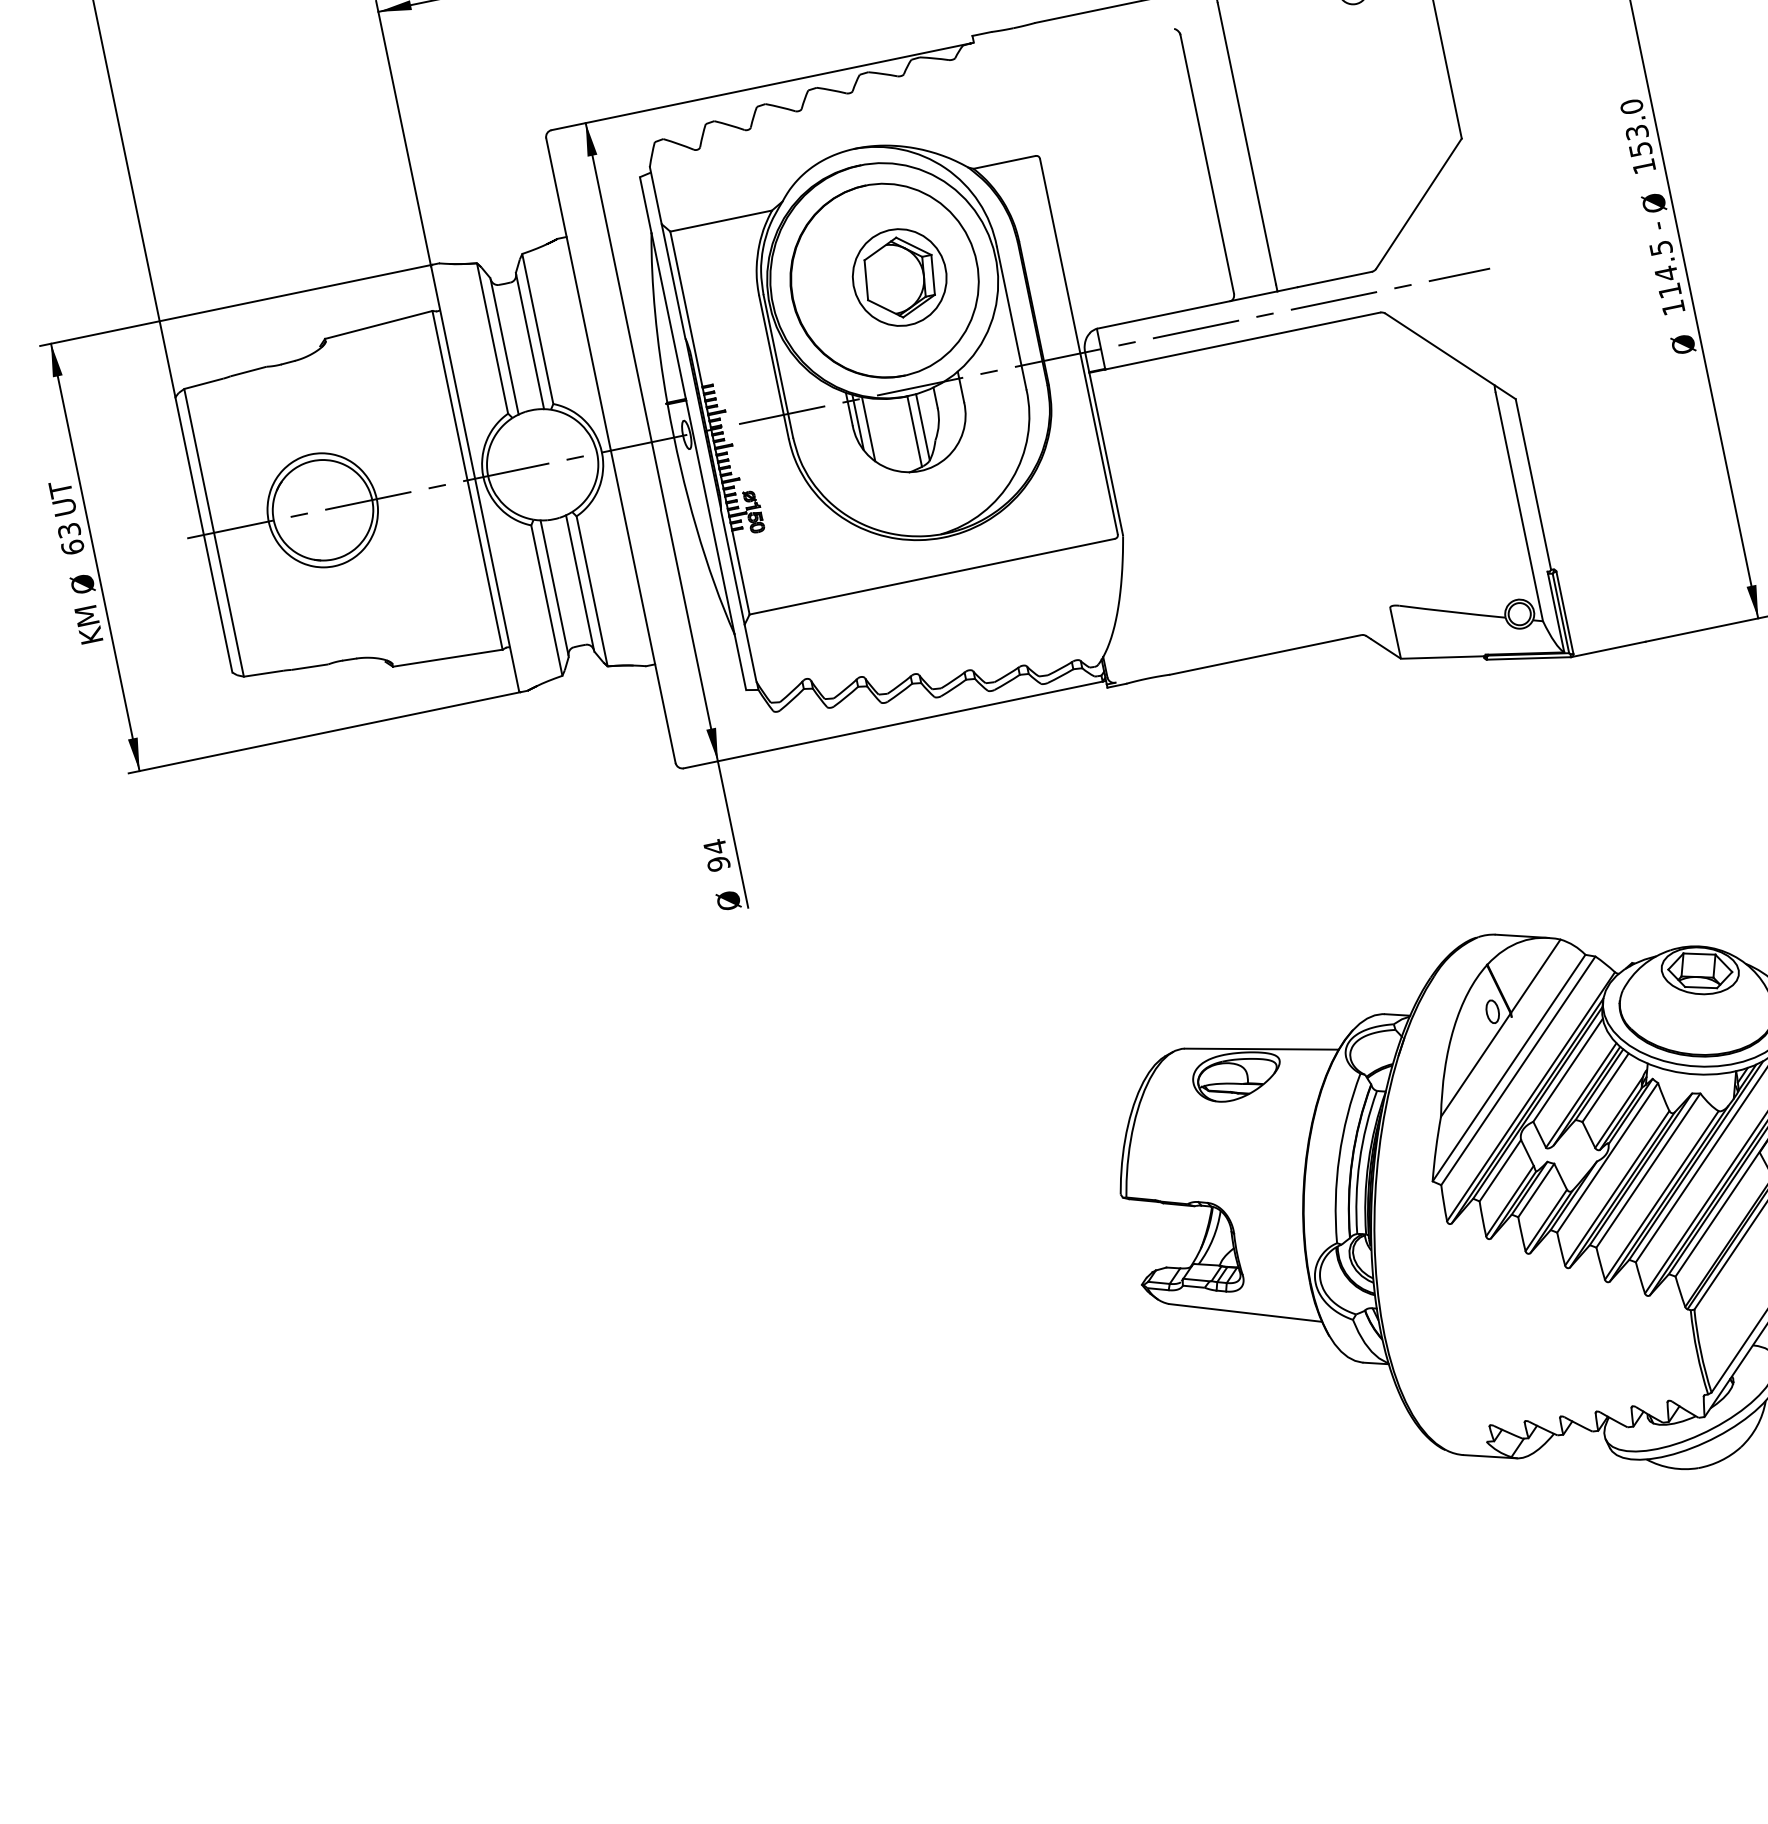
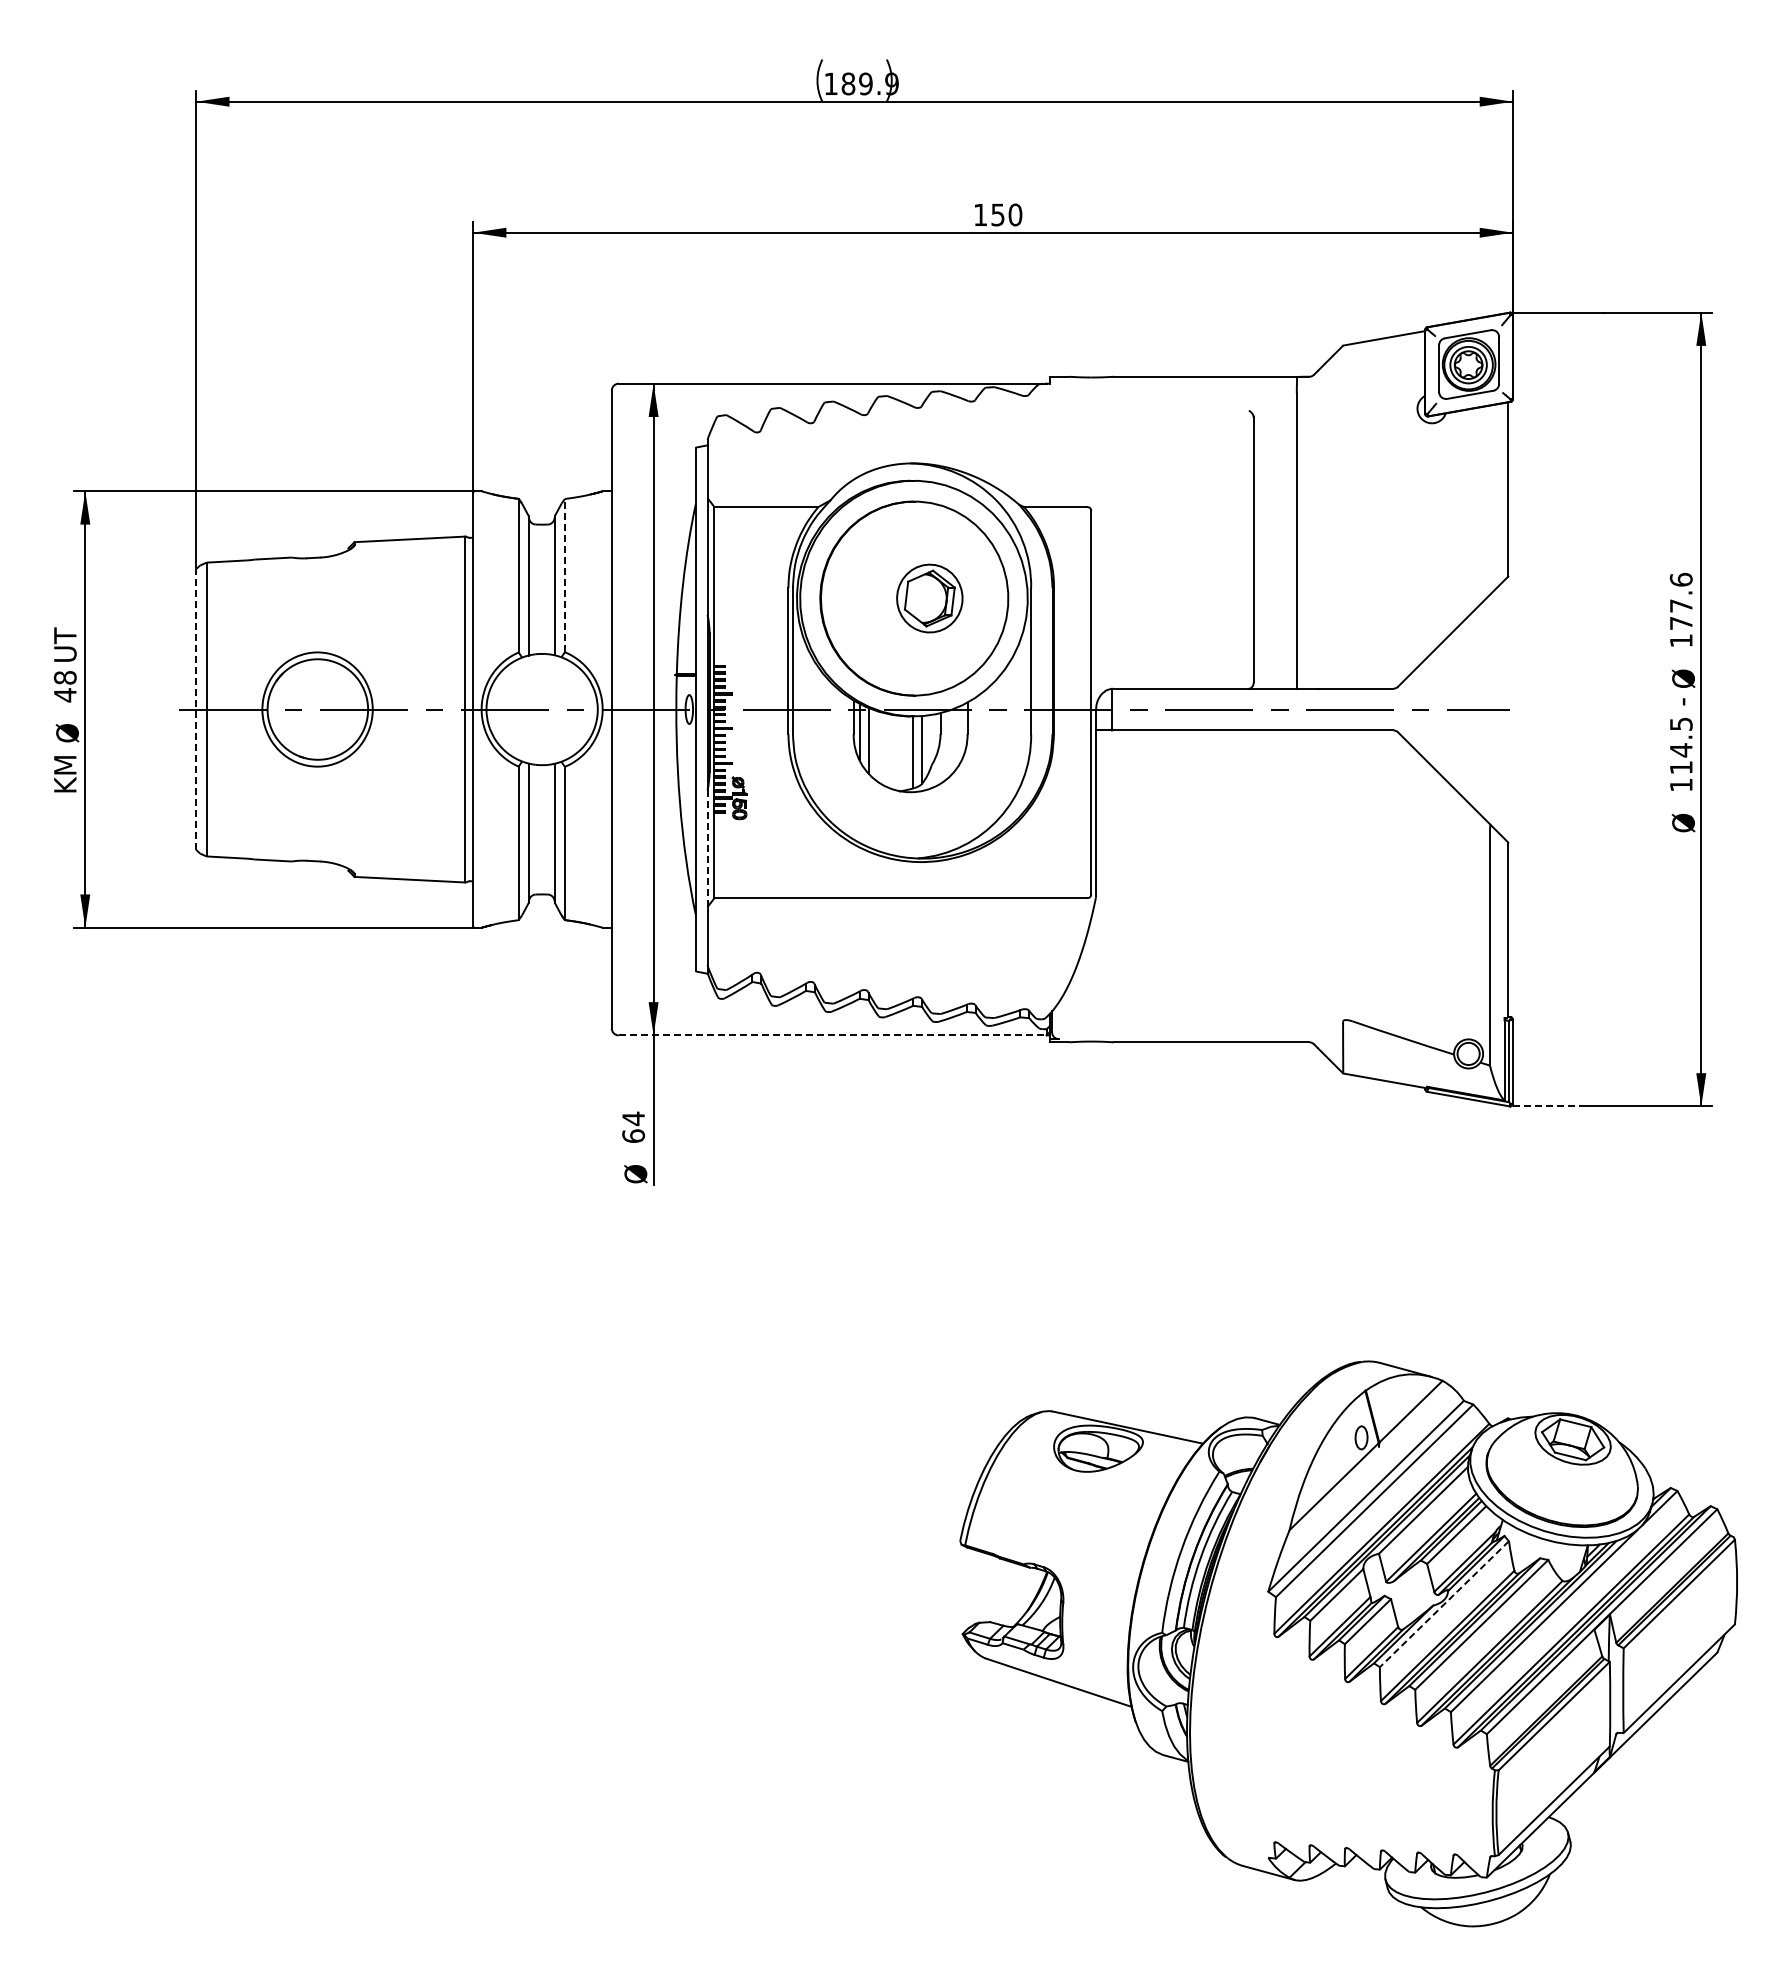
text: (1635, 127) -> (1680, 600), 153.0 -> 177.6
part: (899, 277) -> (929, 598), size x0.7
line: (537, 329) -> (564, 575), solid -> dashed
line: (204, 534) -> (196, 709), solid -> dashed
text: (70, 539) -> (64, 686), 63 -> 48
line: (732, 568) -> (707, 849), solid -> dashed
line: (1608, 649) -> (1548, 1106), solid -> dashed
line: (893, 725) -> (832, 1035), solid -> dashed
text: (718, 864) -> (633, 1136), 94 -> 64
line: (1607, 1158) -> (1444, 1604), solid -> dashed

